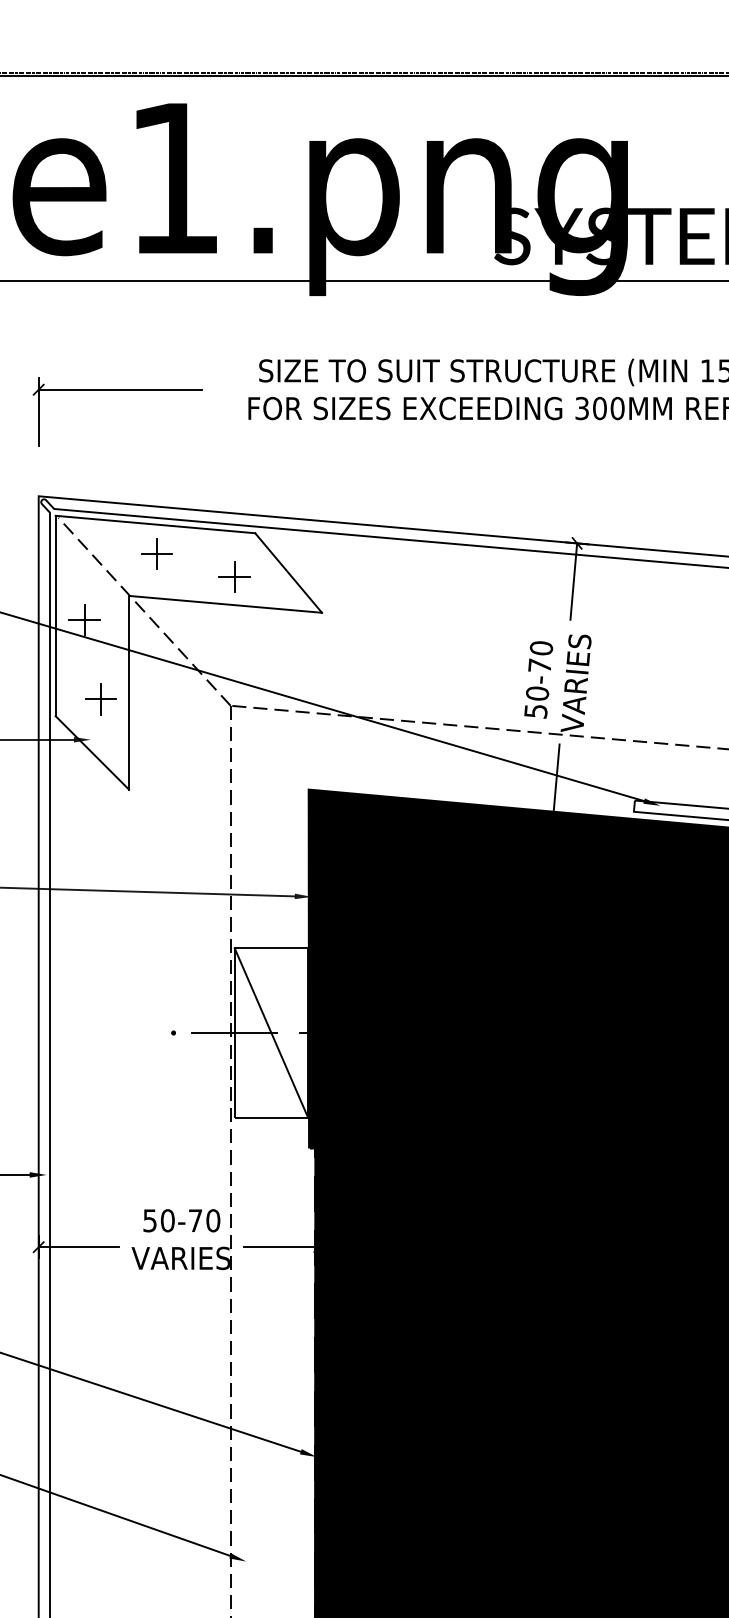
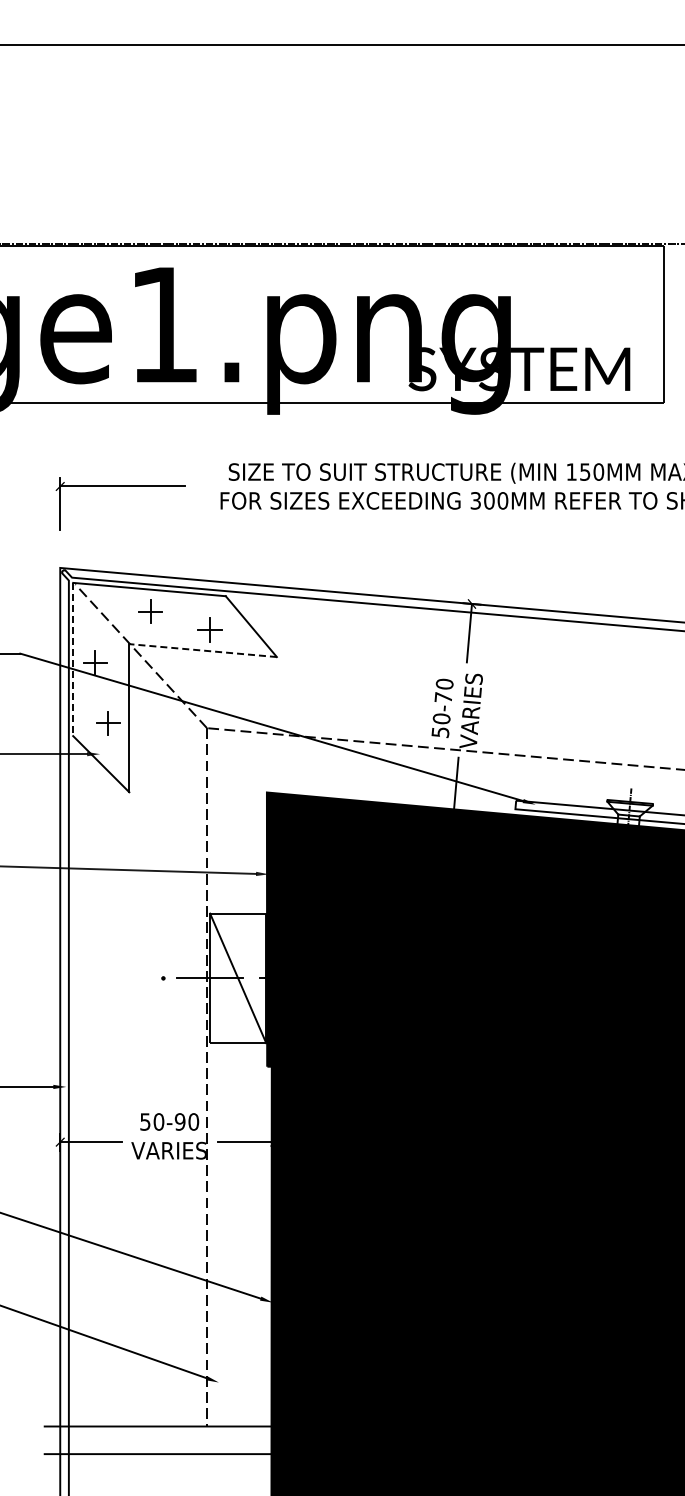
line: (224, 604) -> (202, 650), solid -> dashed
line: (56, 615) -> (73, 659), solid -> dashed
text: (194, 1220) -> (179, 1121), 50-70 -> 50-90

